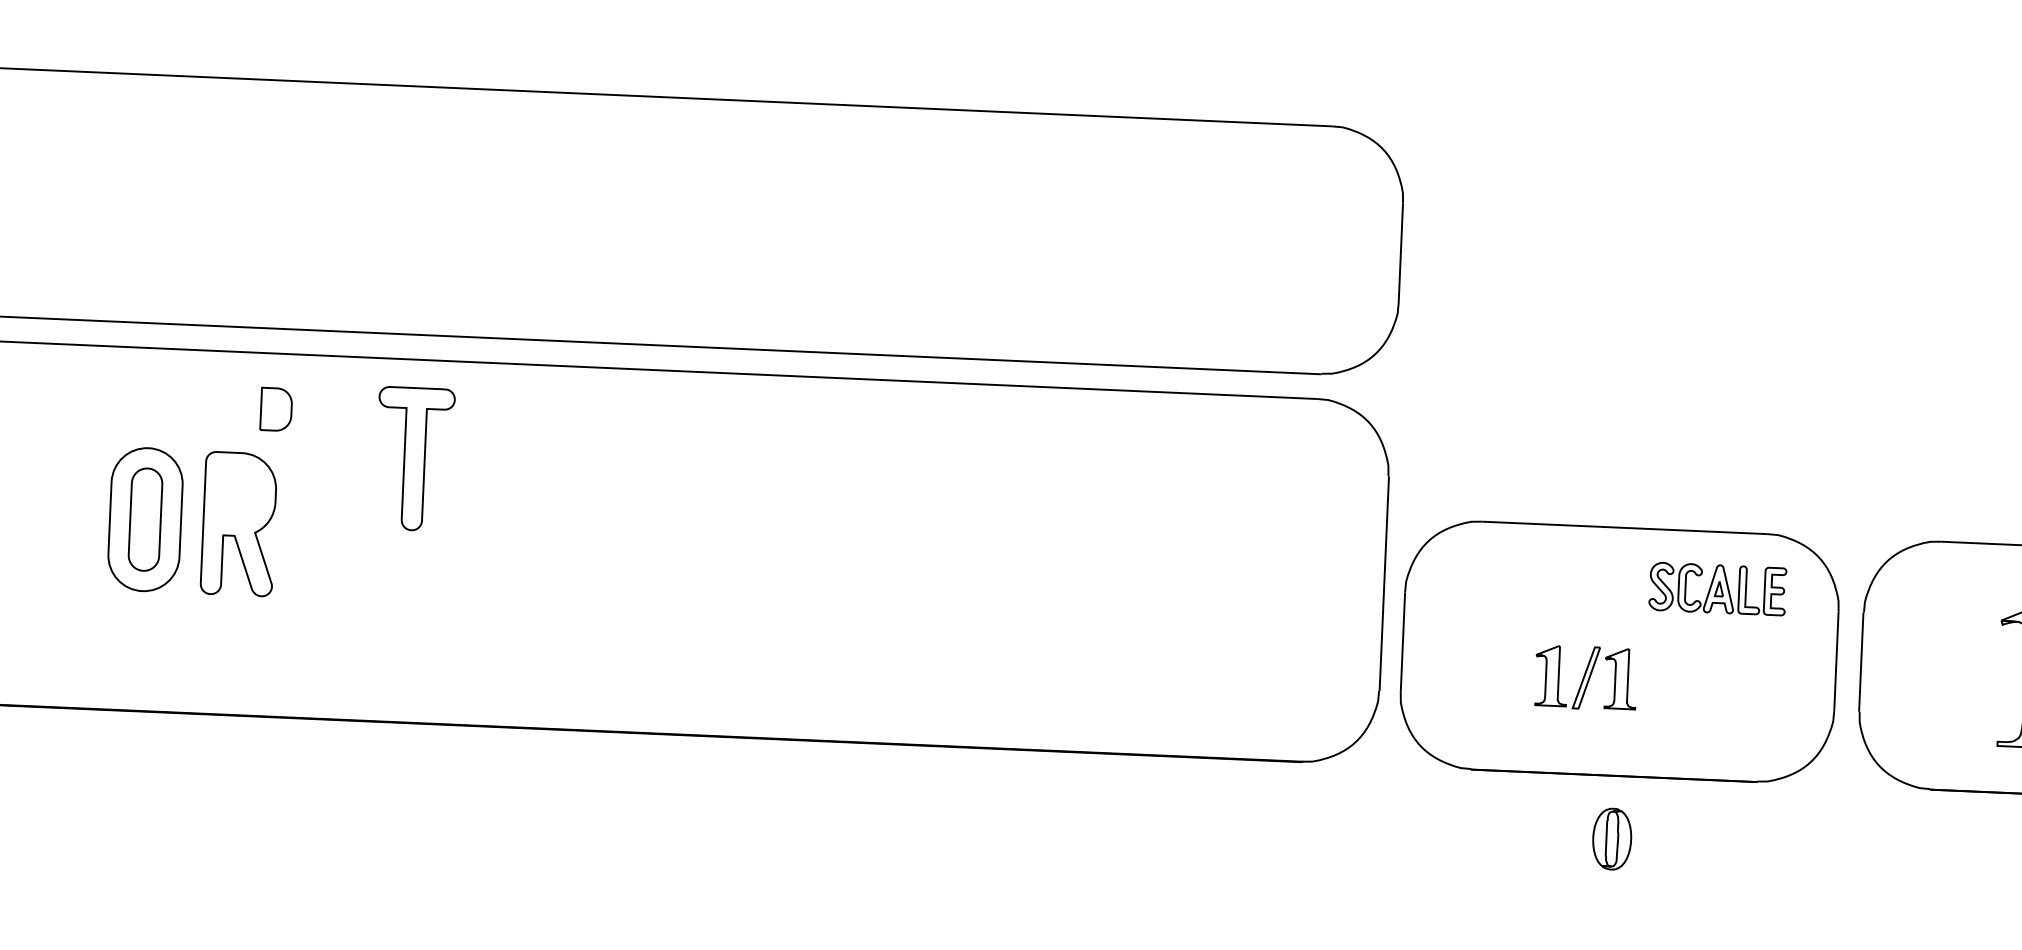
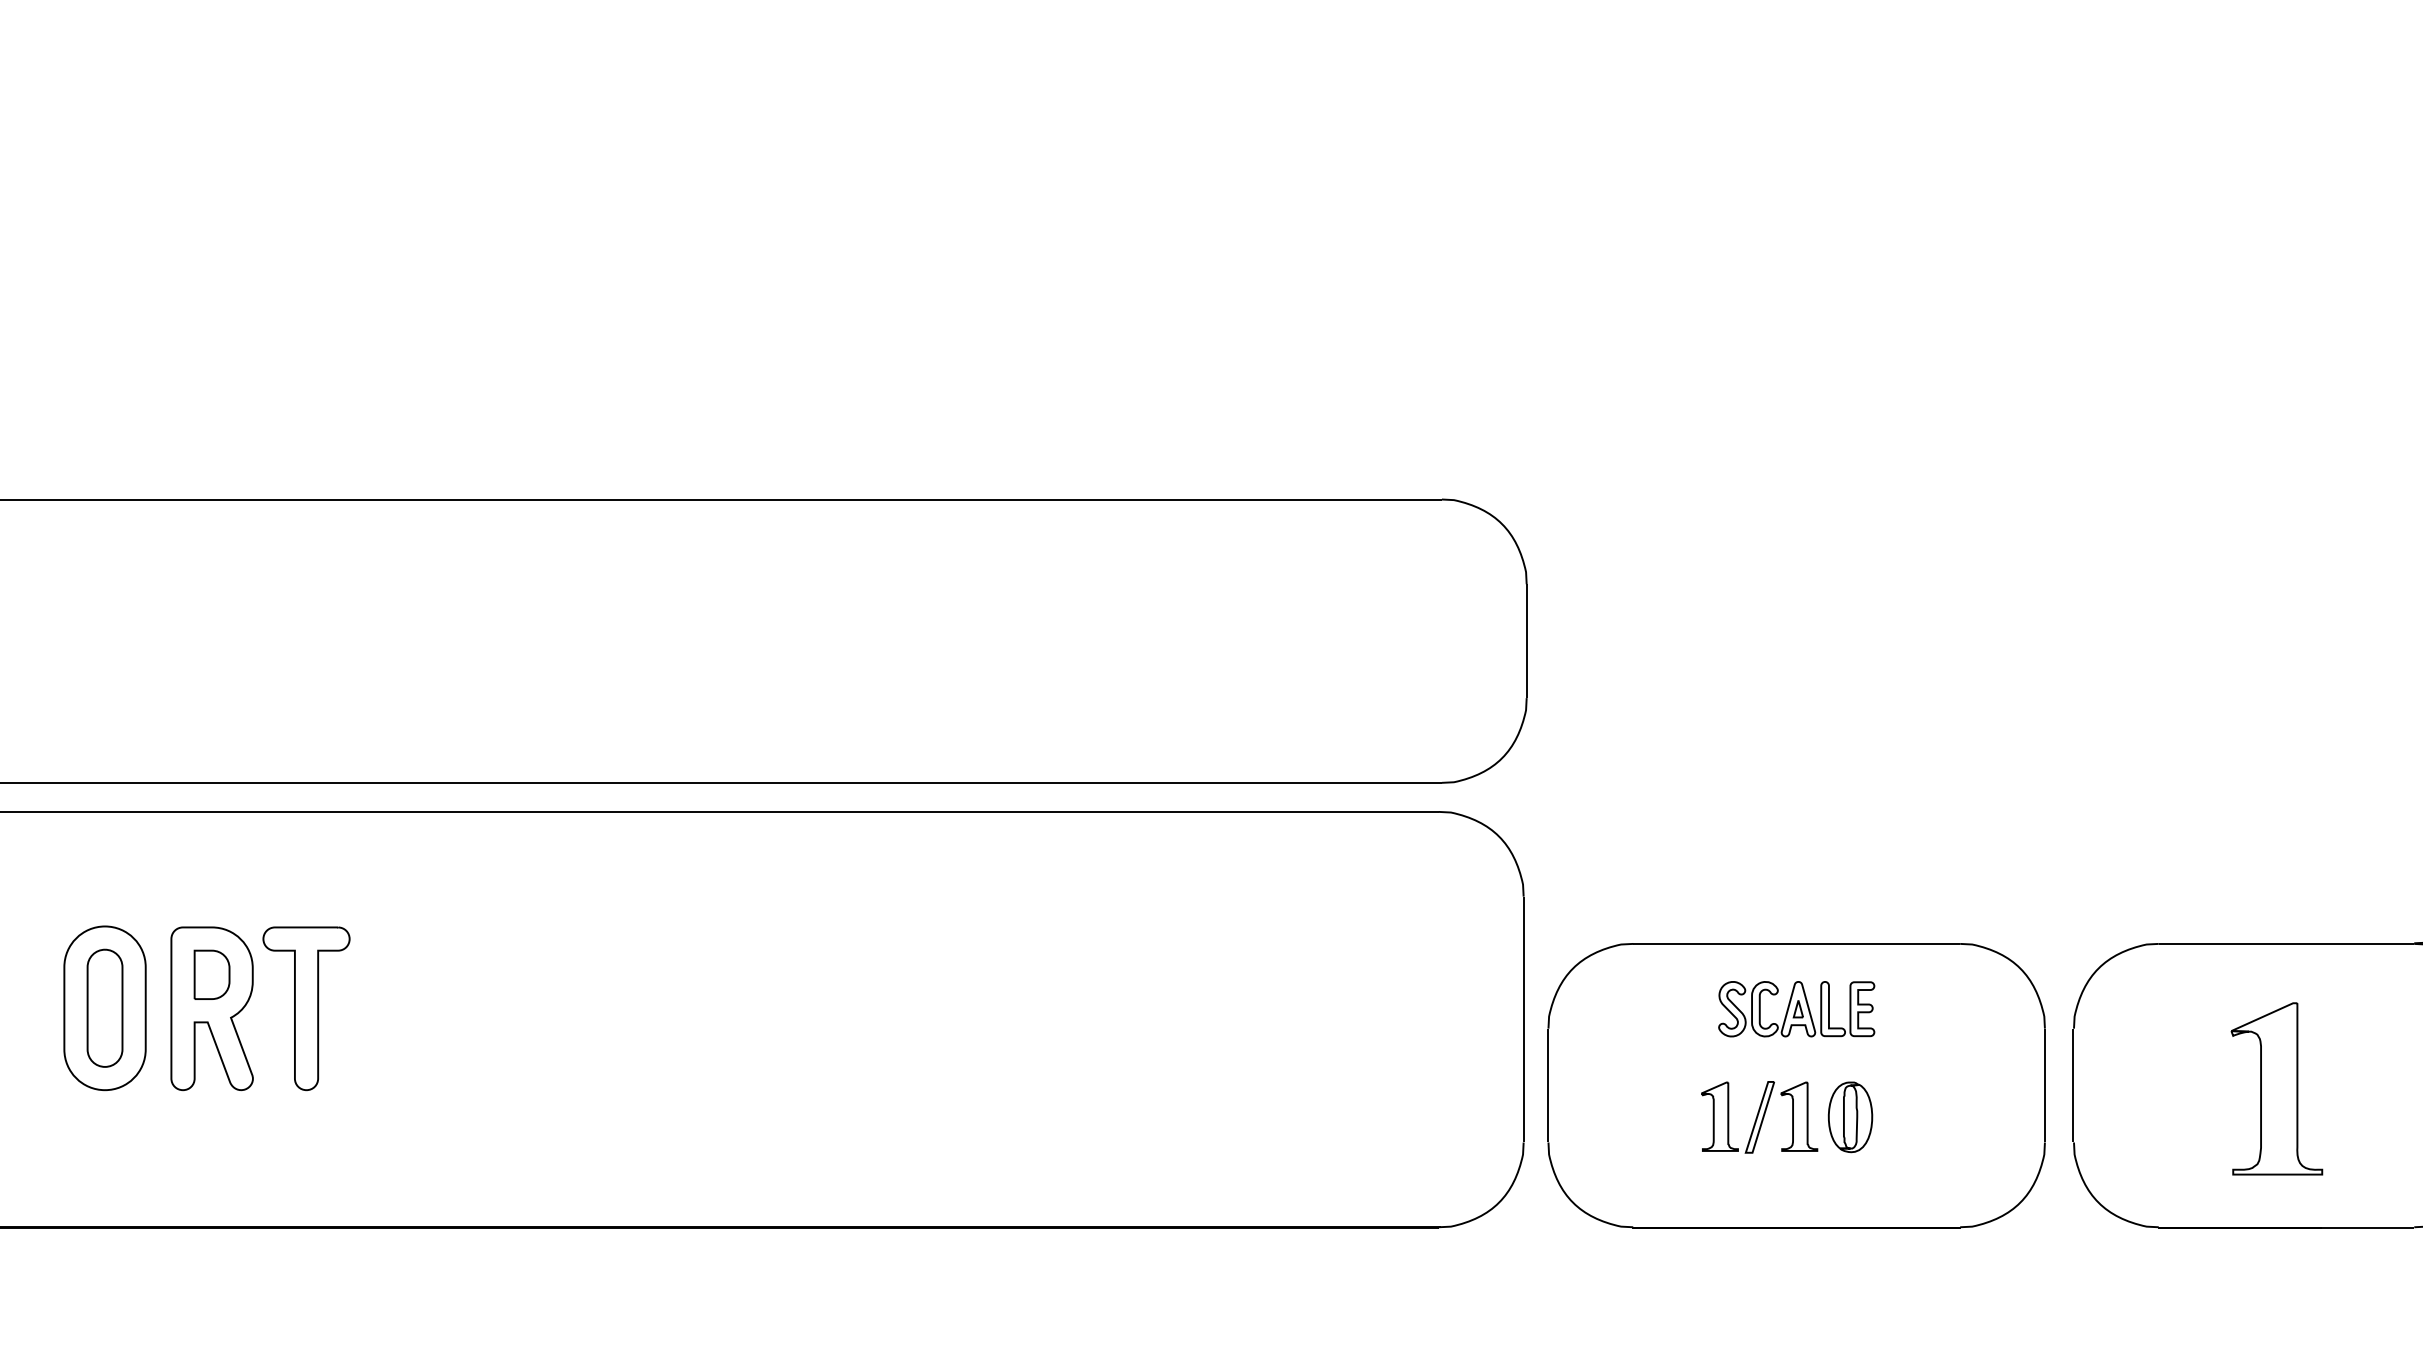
part: (275, 409) -> (211, 974), moved
part: (414, 458) -> (306, 1008), moved
part: (1717, 589) -> (1796, 1009), moved
part: (1612, 839) -> (1850, 1117), moved

